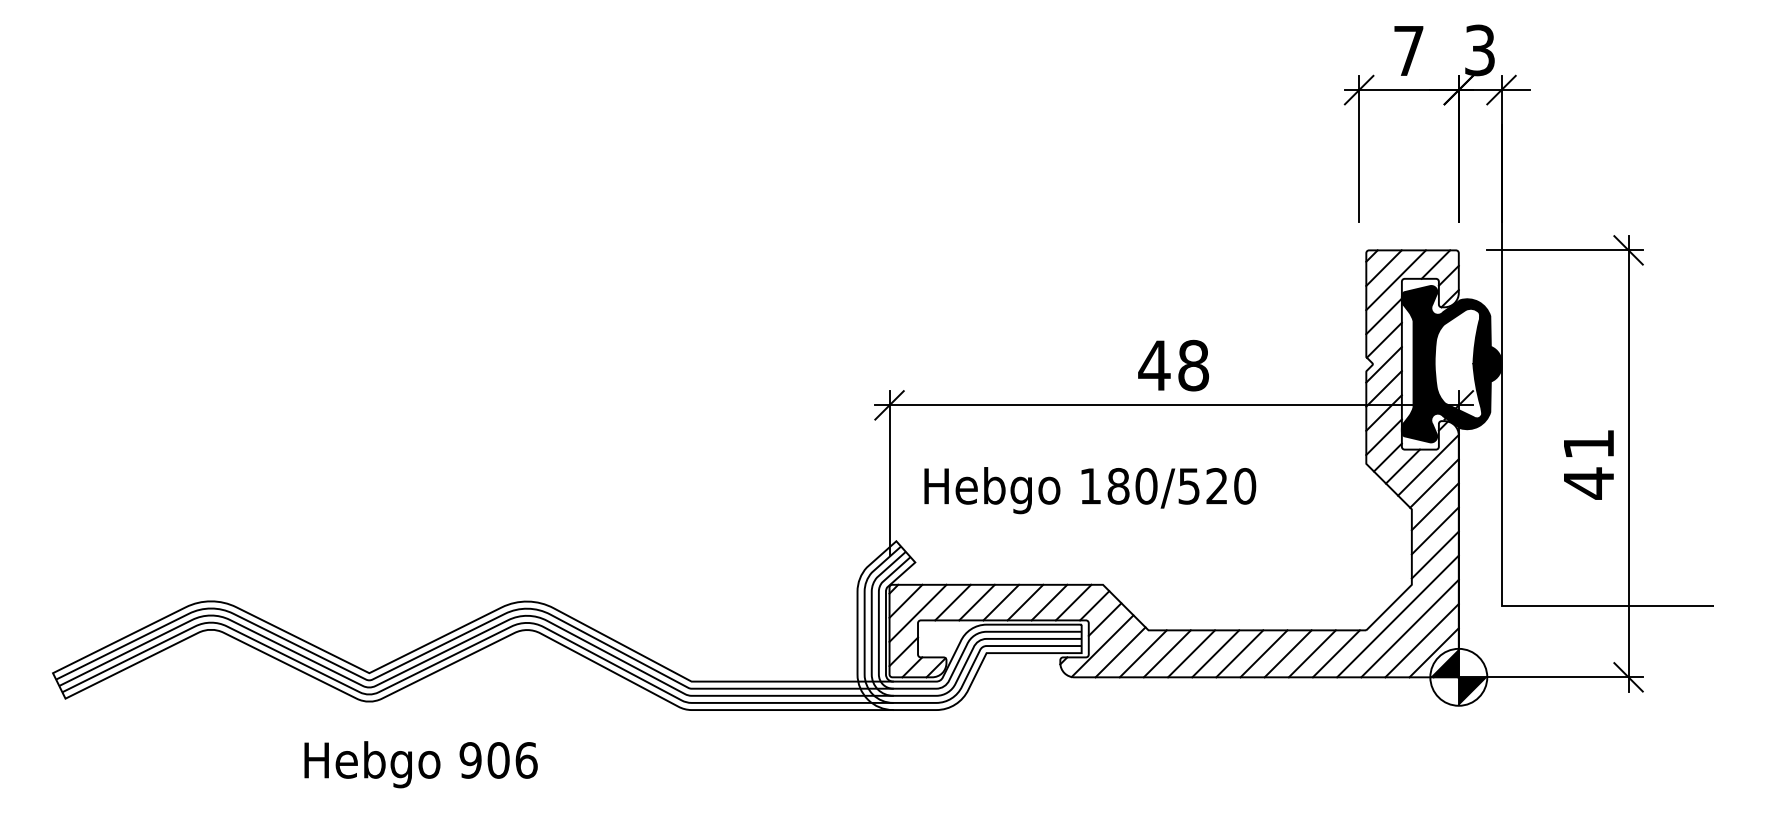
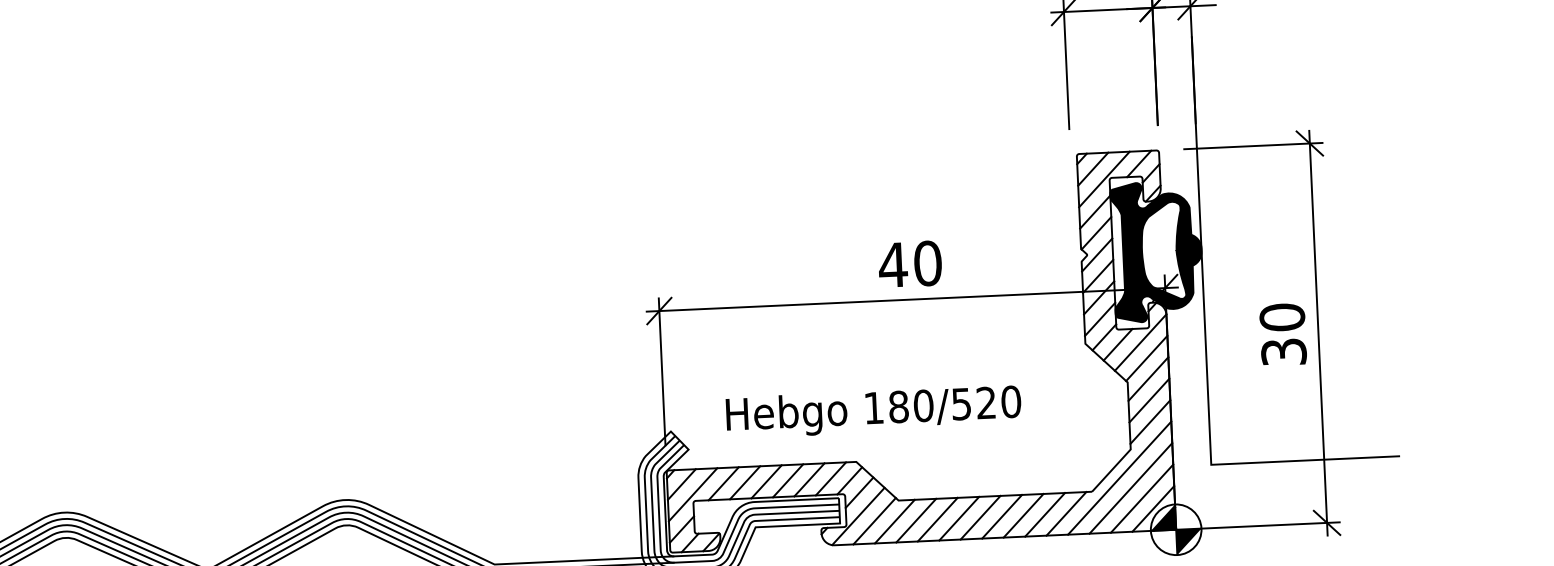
text: (1193, 365) -> (927, 263), 48 -> 40
text: (1588, 463) -> (1282, 334), 41 -> 30
text: (1090, 490) -> (874, 411), moved

